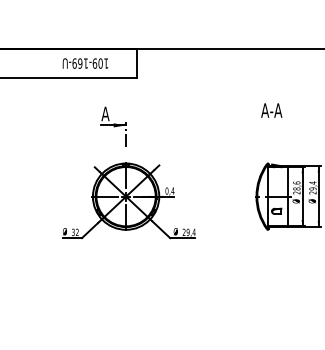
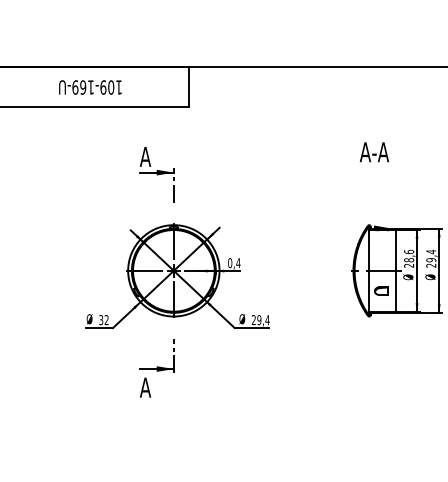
text: (85, 63) -> (90, 87), moved
part: (113, 267) -> (156, 368), added

